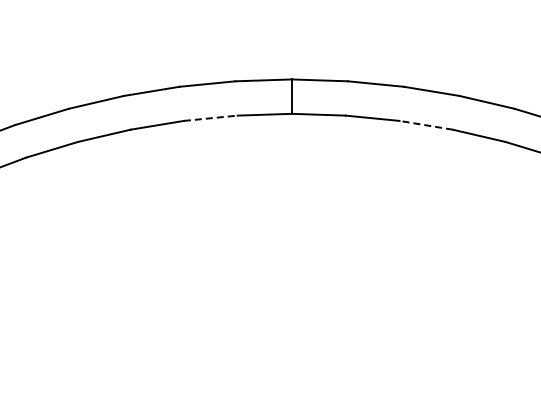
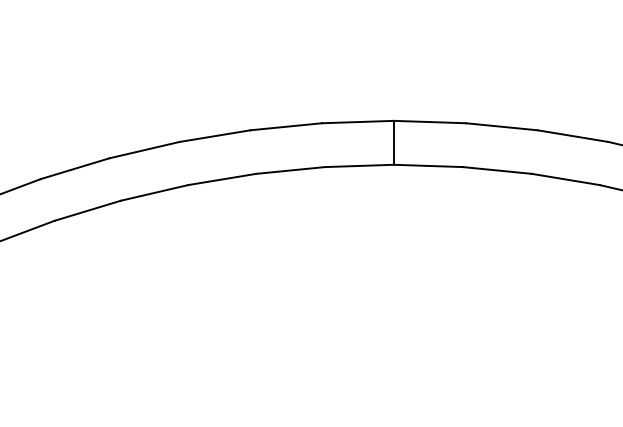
line: (211, 118) -> (291, 170), dashed -> solid
line: (425, 125) -> (564, 179), dashed -> solid

